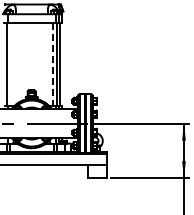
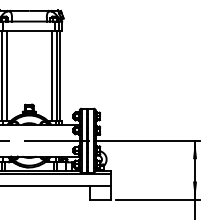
line: (11, 64) -> (7, 76), added
line: (52, 65) -> (51, 77), dashed -> solid

